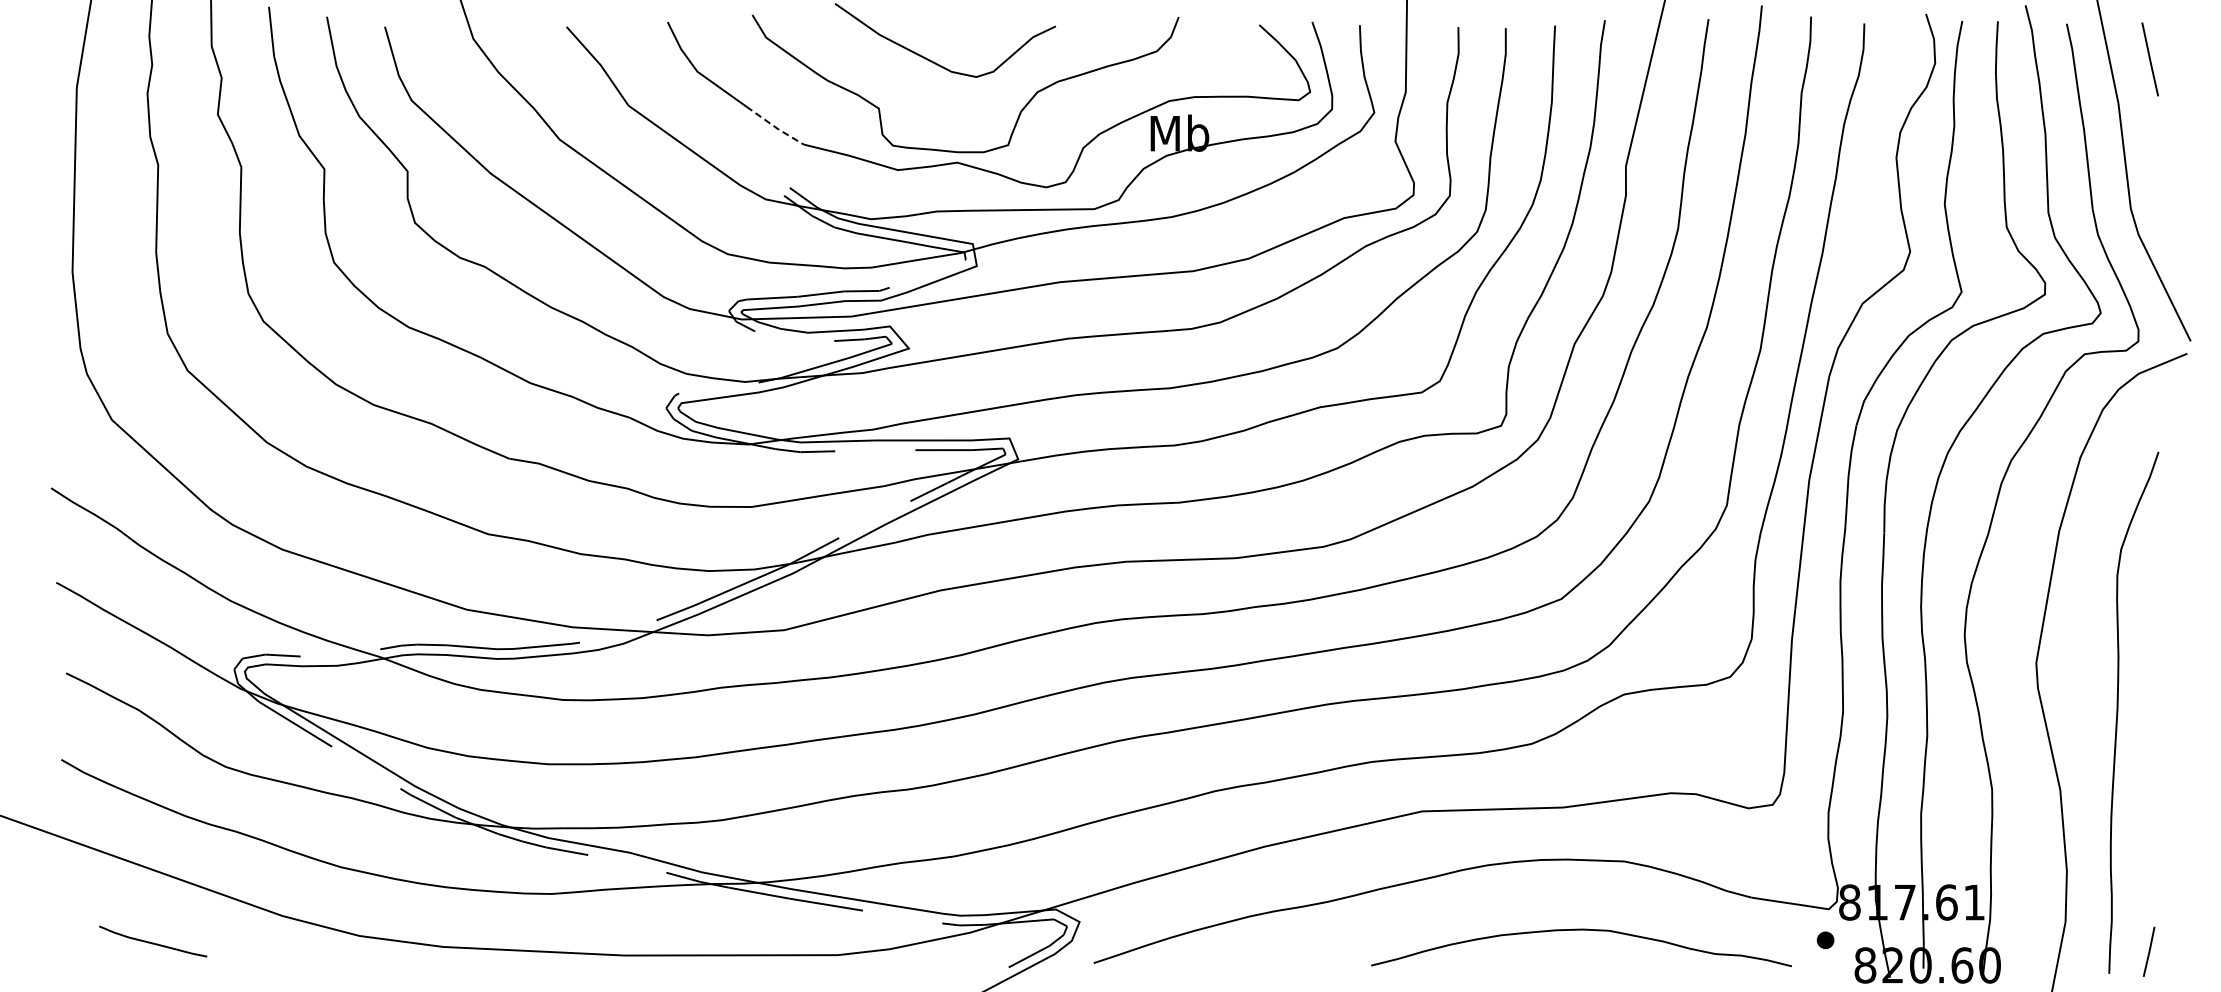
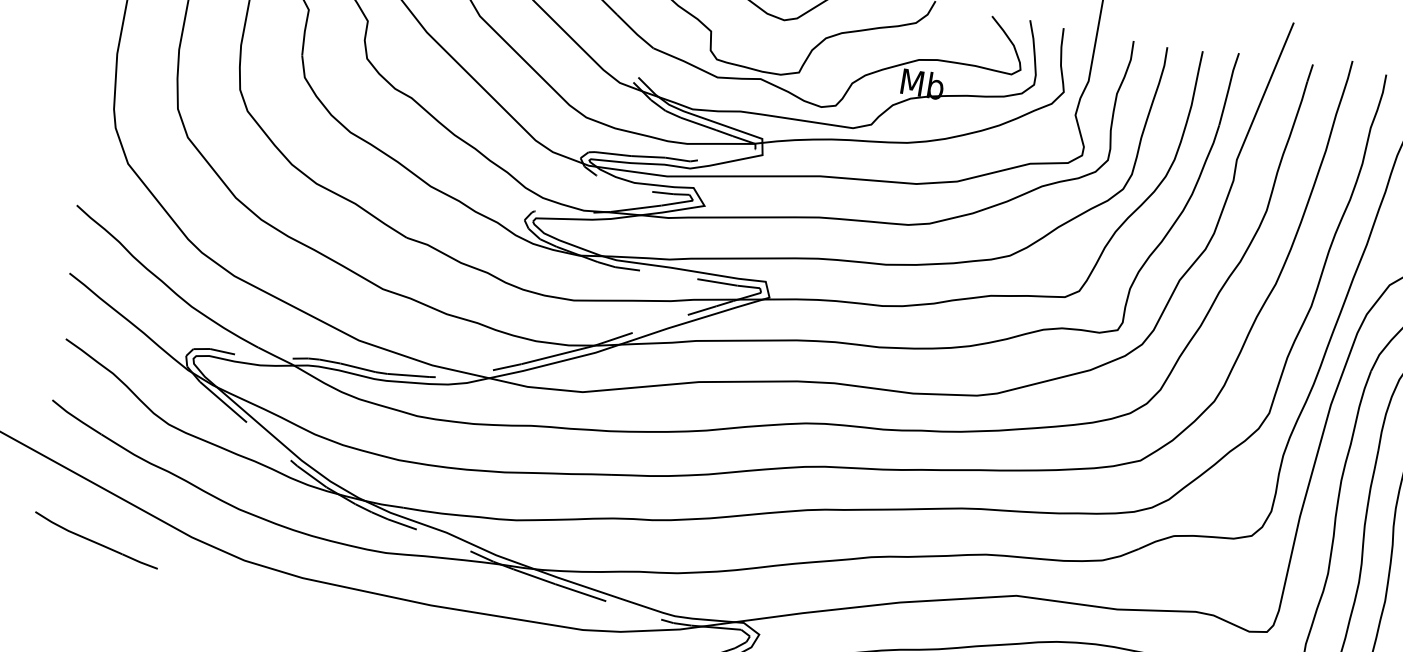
line: (775, 127) -> (635, 32), dashed -> solid
part: (153, 941) -> (96, 540), size x1.67

